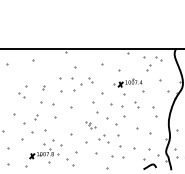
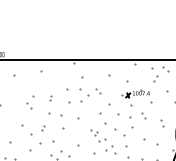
part: (155, 112) -> (162, 123), size x0.62
part: (90, 125) -> (97, 136), size x1.67

